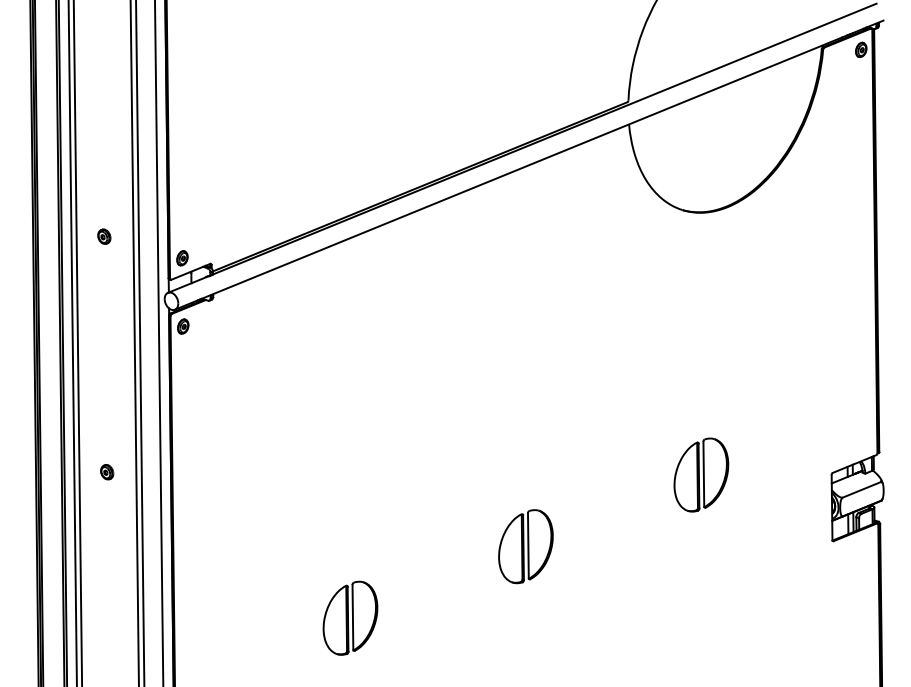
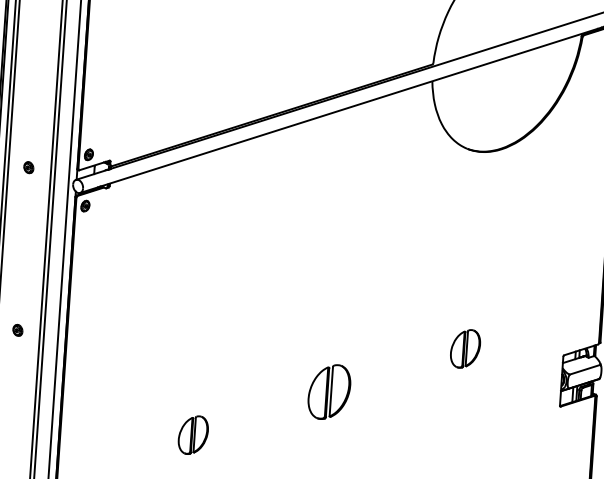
part: (104, 236) -> (29, 167), moved
part: (107, 472) -> (18, 330), moved
part: (701, 474) -> (465, 348), size x0.7
part: (350, 617) -> (193, 434), size x0.7

